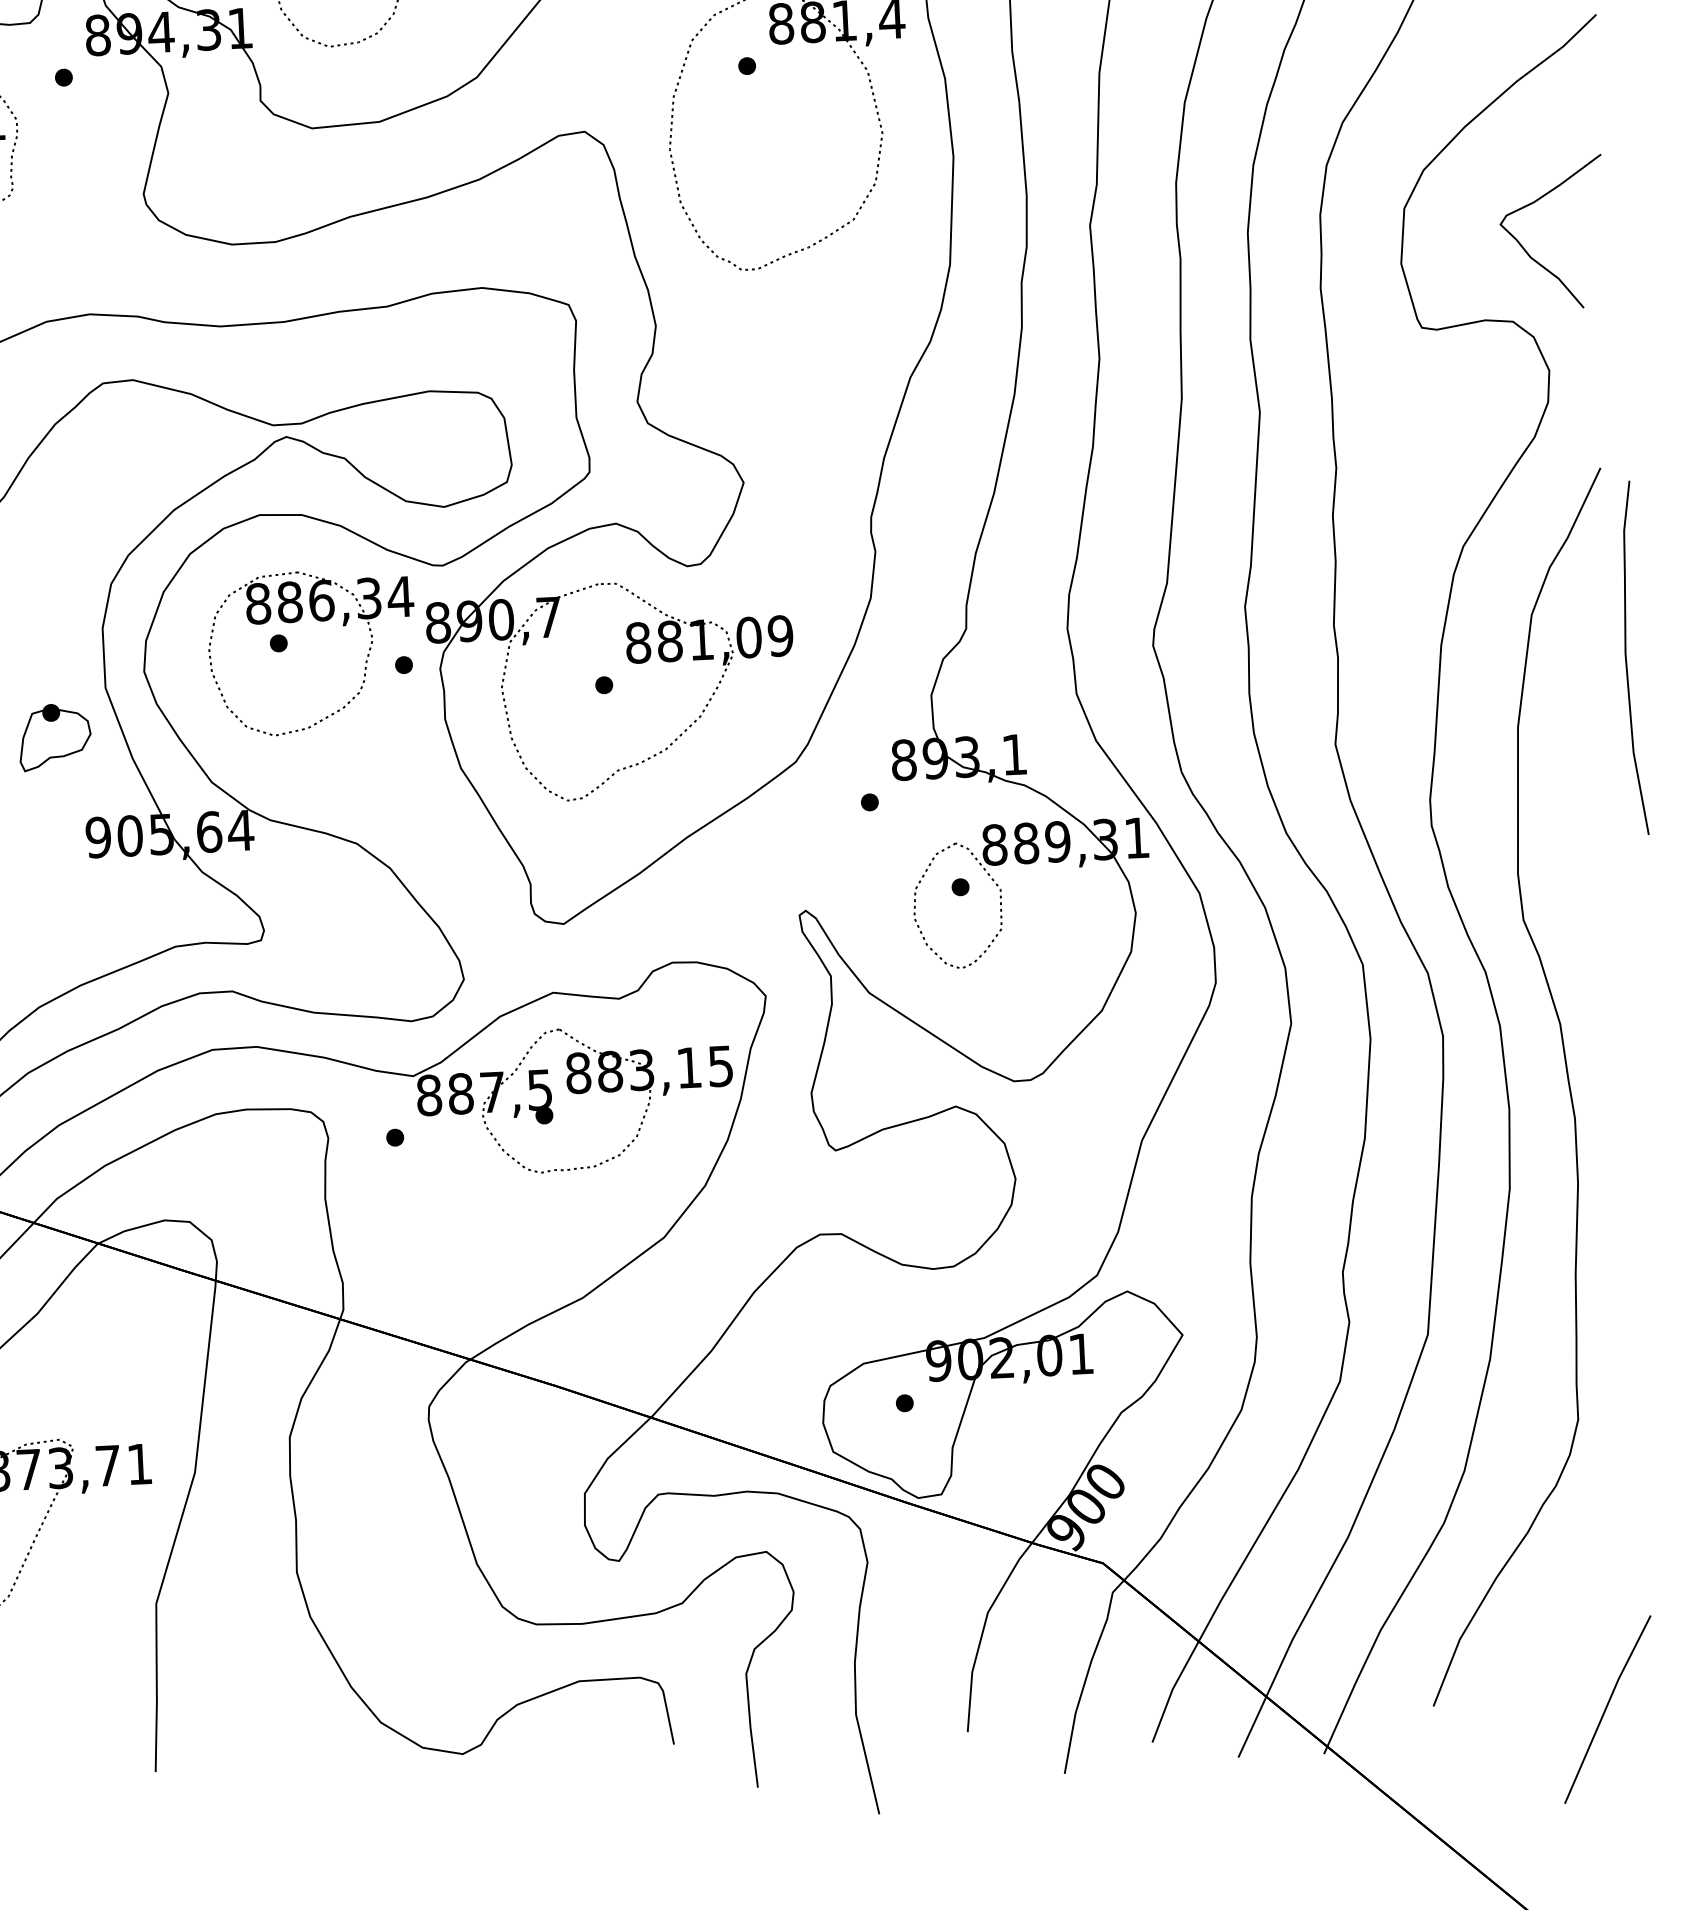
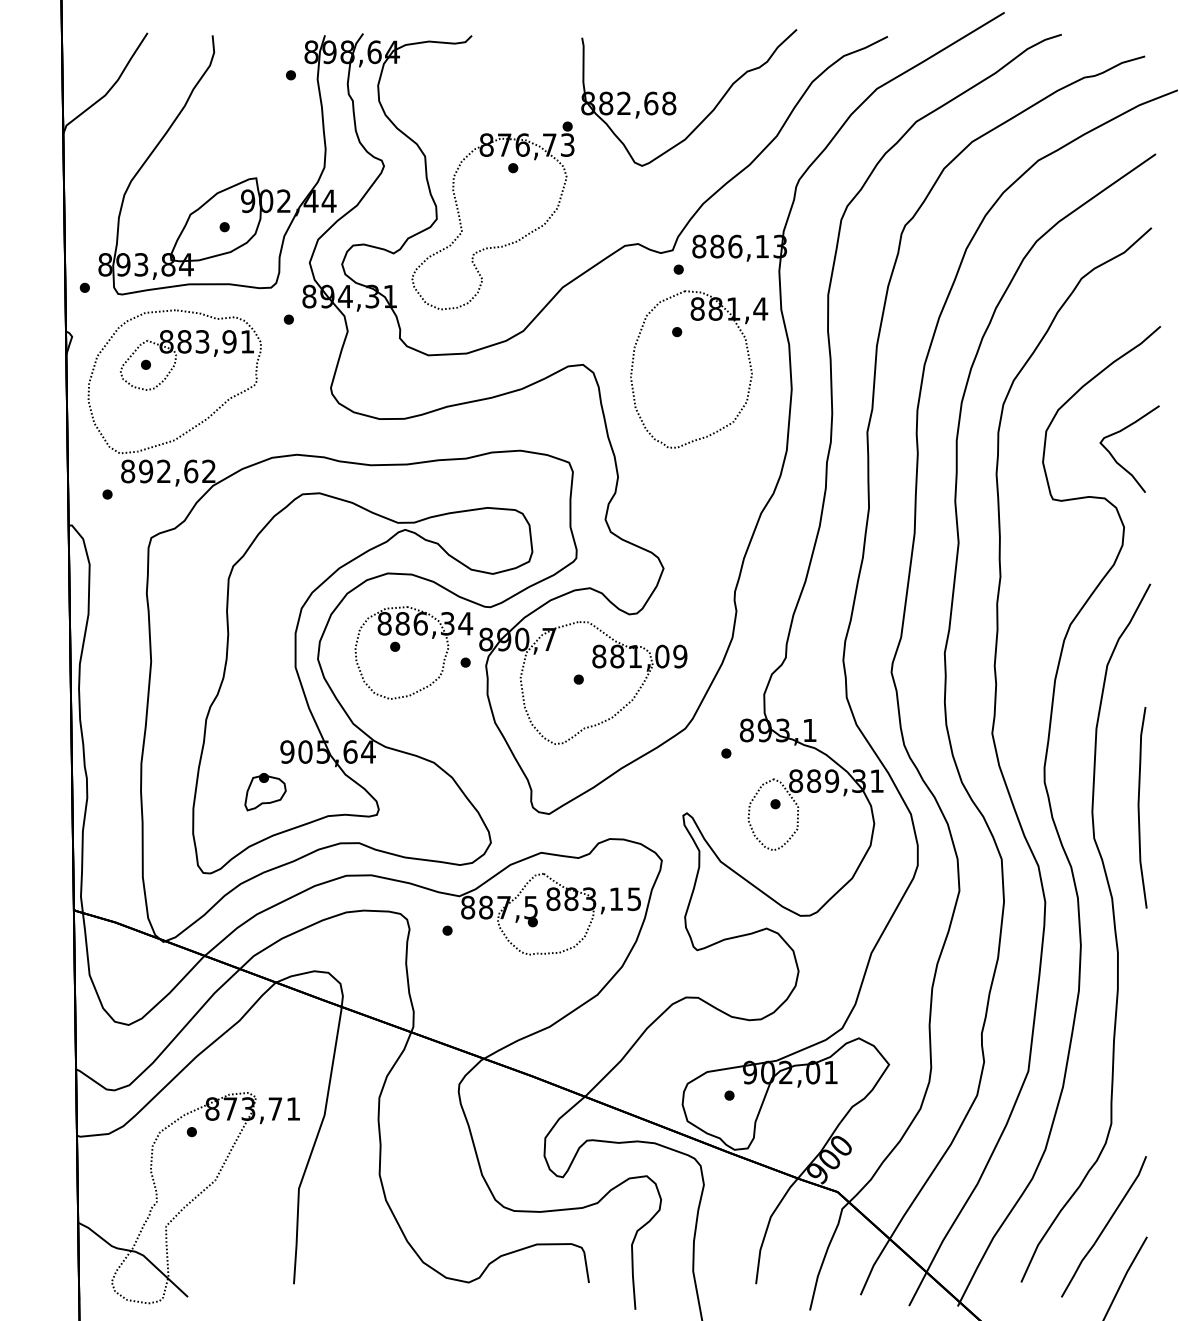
curve: (1627, 657) -> (1139, 807), moved
part: (55, 738) -> (265, 792), moved
curve: (1574, 1600) -> (1104, 1226), added

